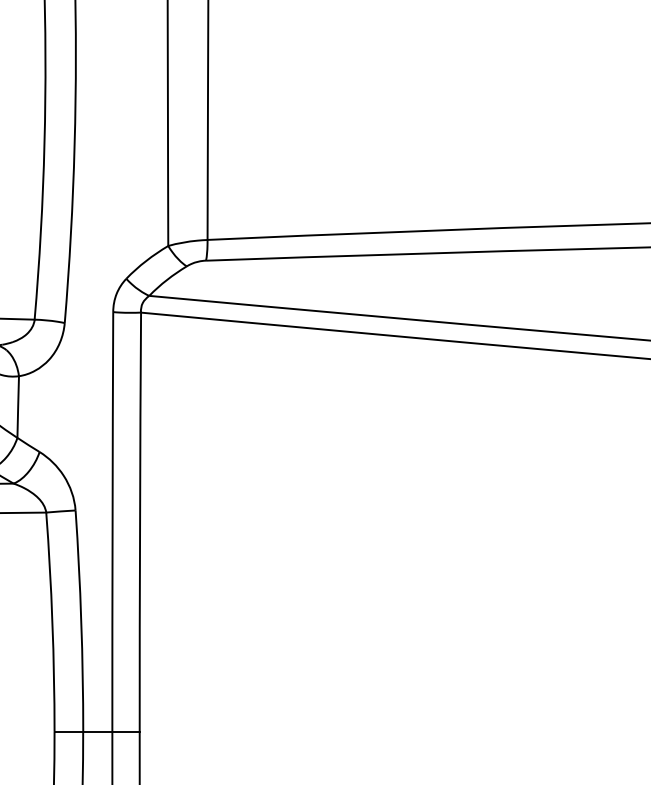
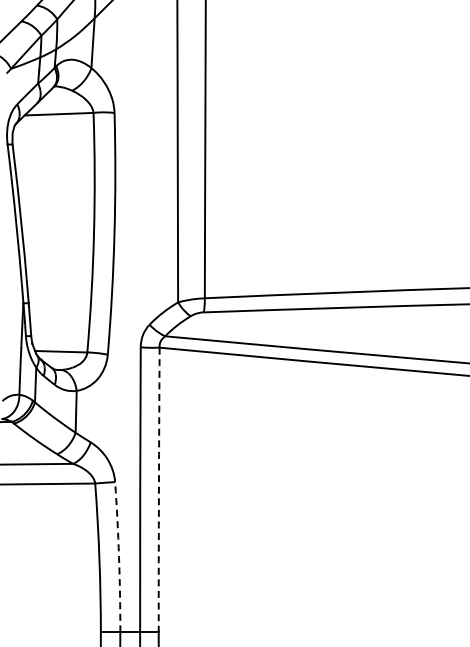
arc: (139, 522) -> (158, 490), solid -> dashed
arc: (81, 621) -> (119, 557), solid -> dashed

